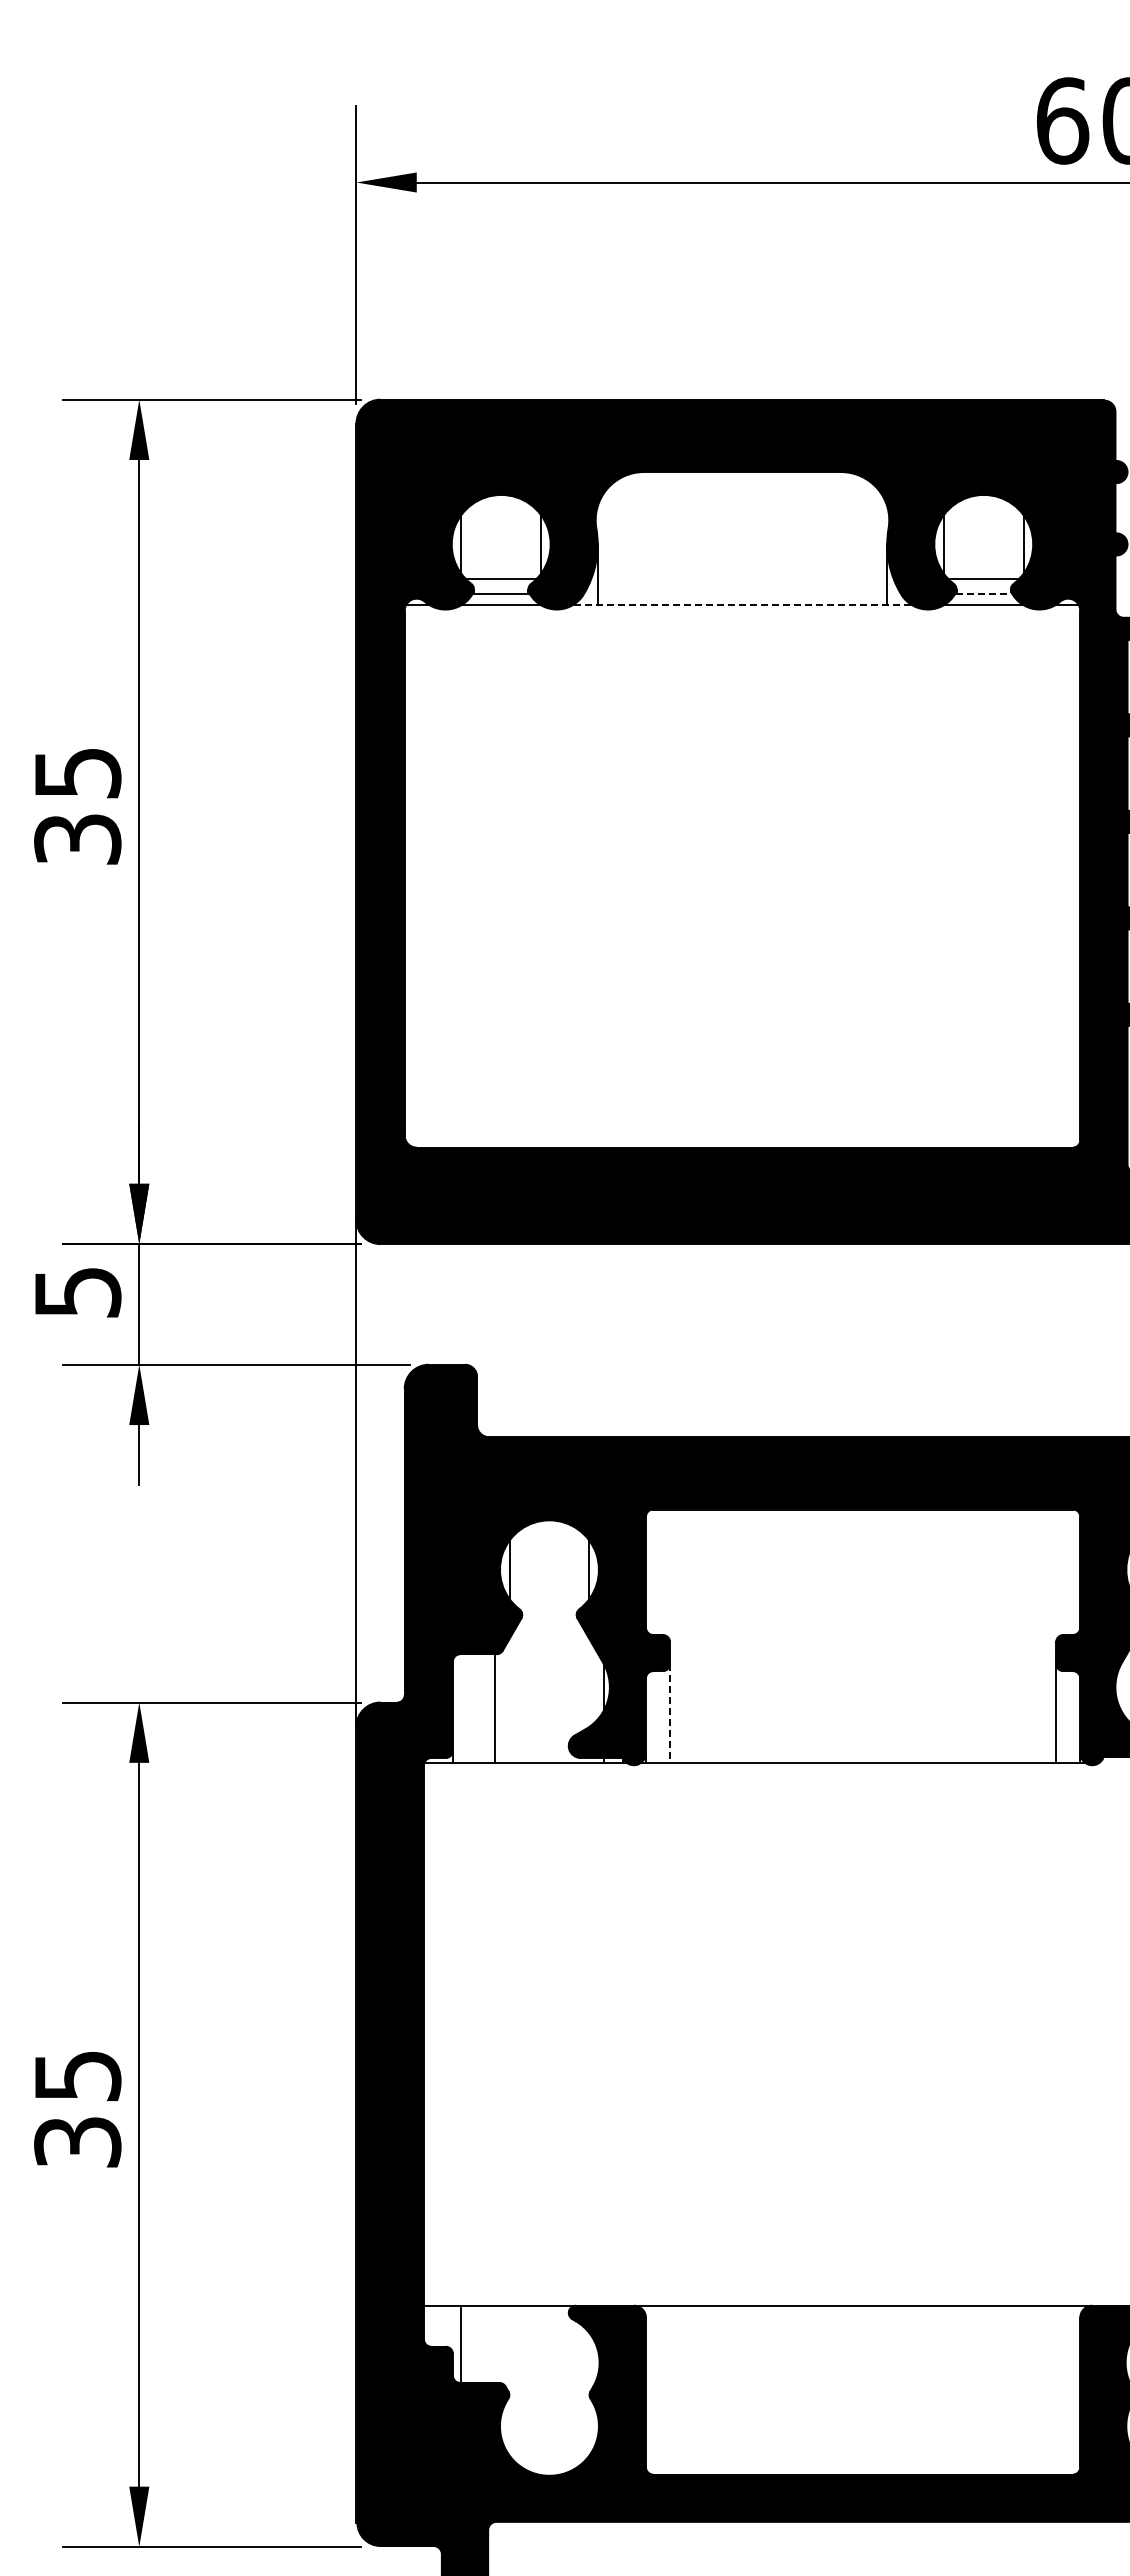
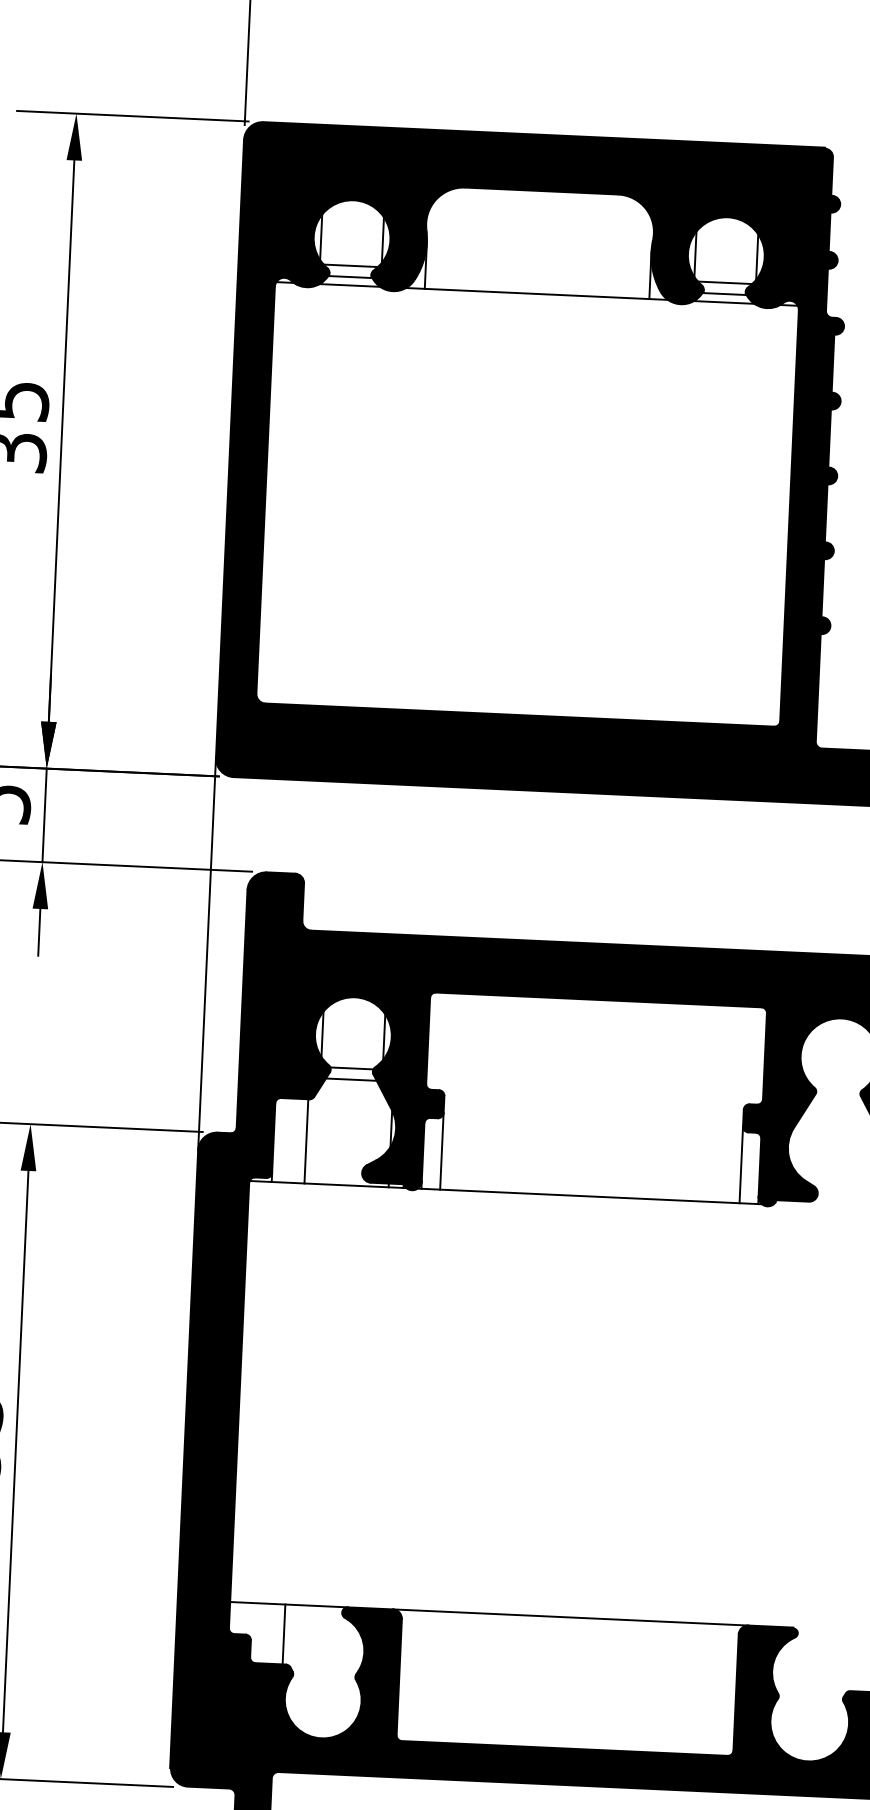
line: (984, 593) -> (725, 293), dashed -> solid
line: (742, 604) -> (537, 293), dashed -> solid
line: (549, 1612) -> (351, 1068), added
line: (549, 1626) -> (351, 1079), added
line: (670, 1713) -> (442, 1151), dashed -> solid
line: (461, 2343) -> (284, 1633), moved

